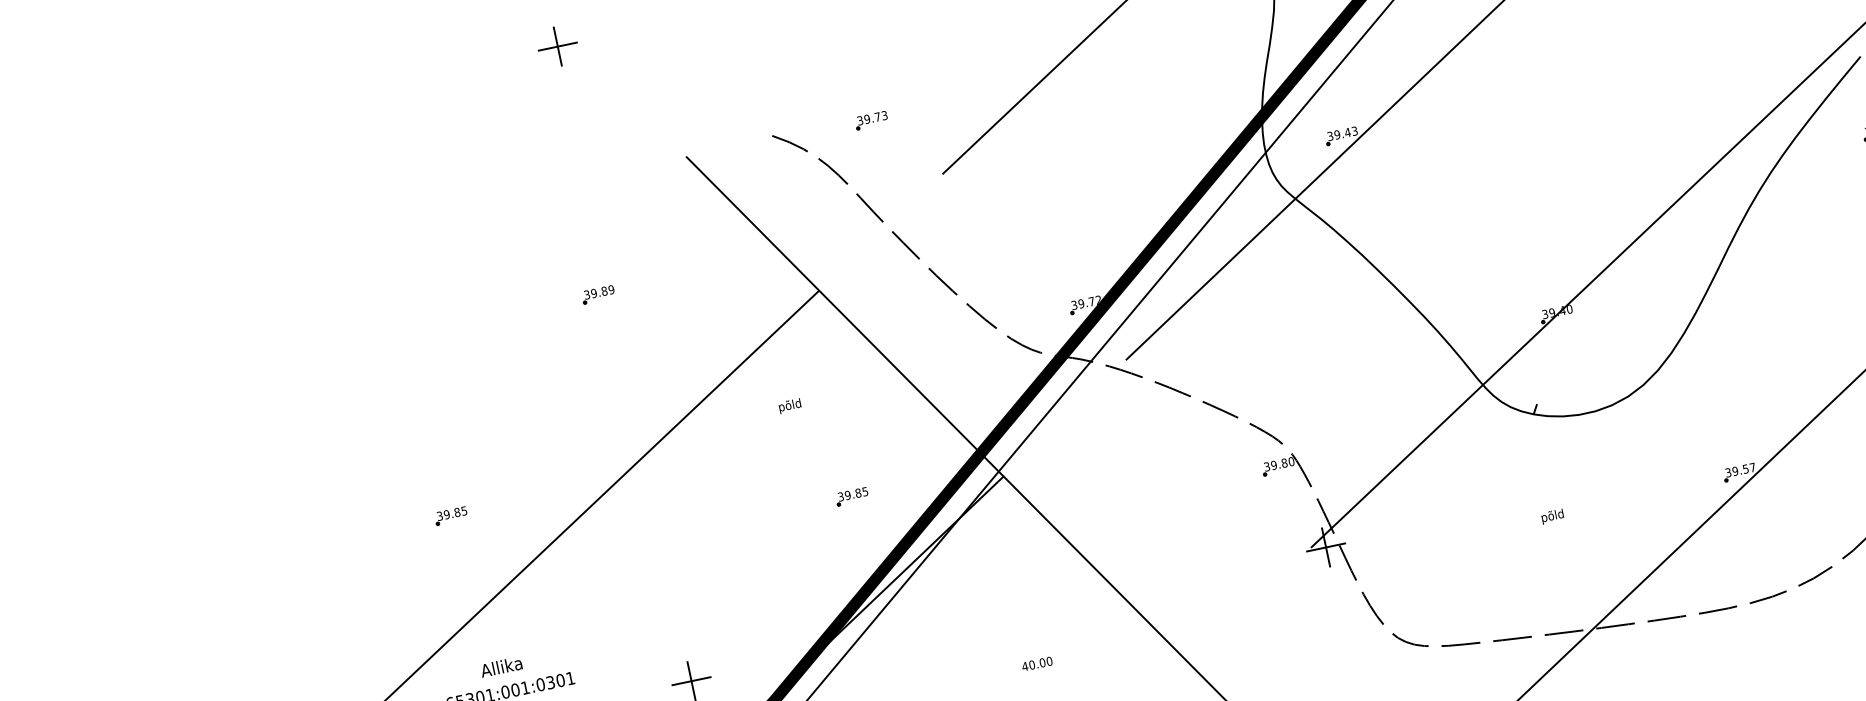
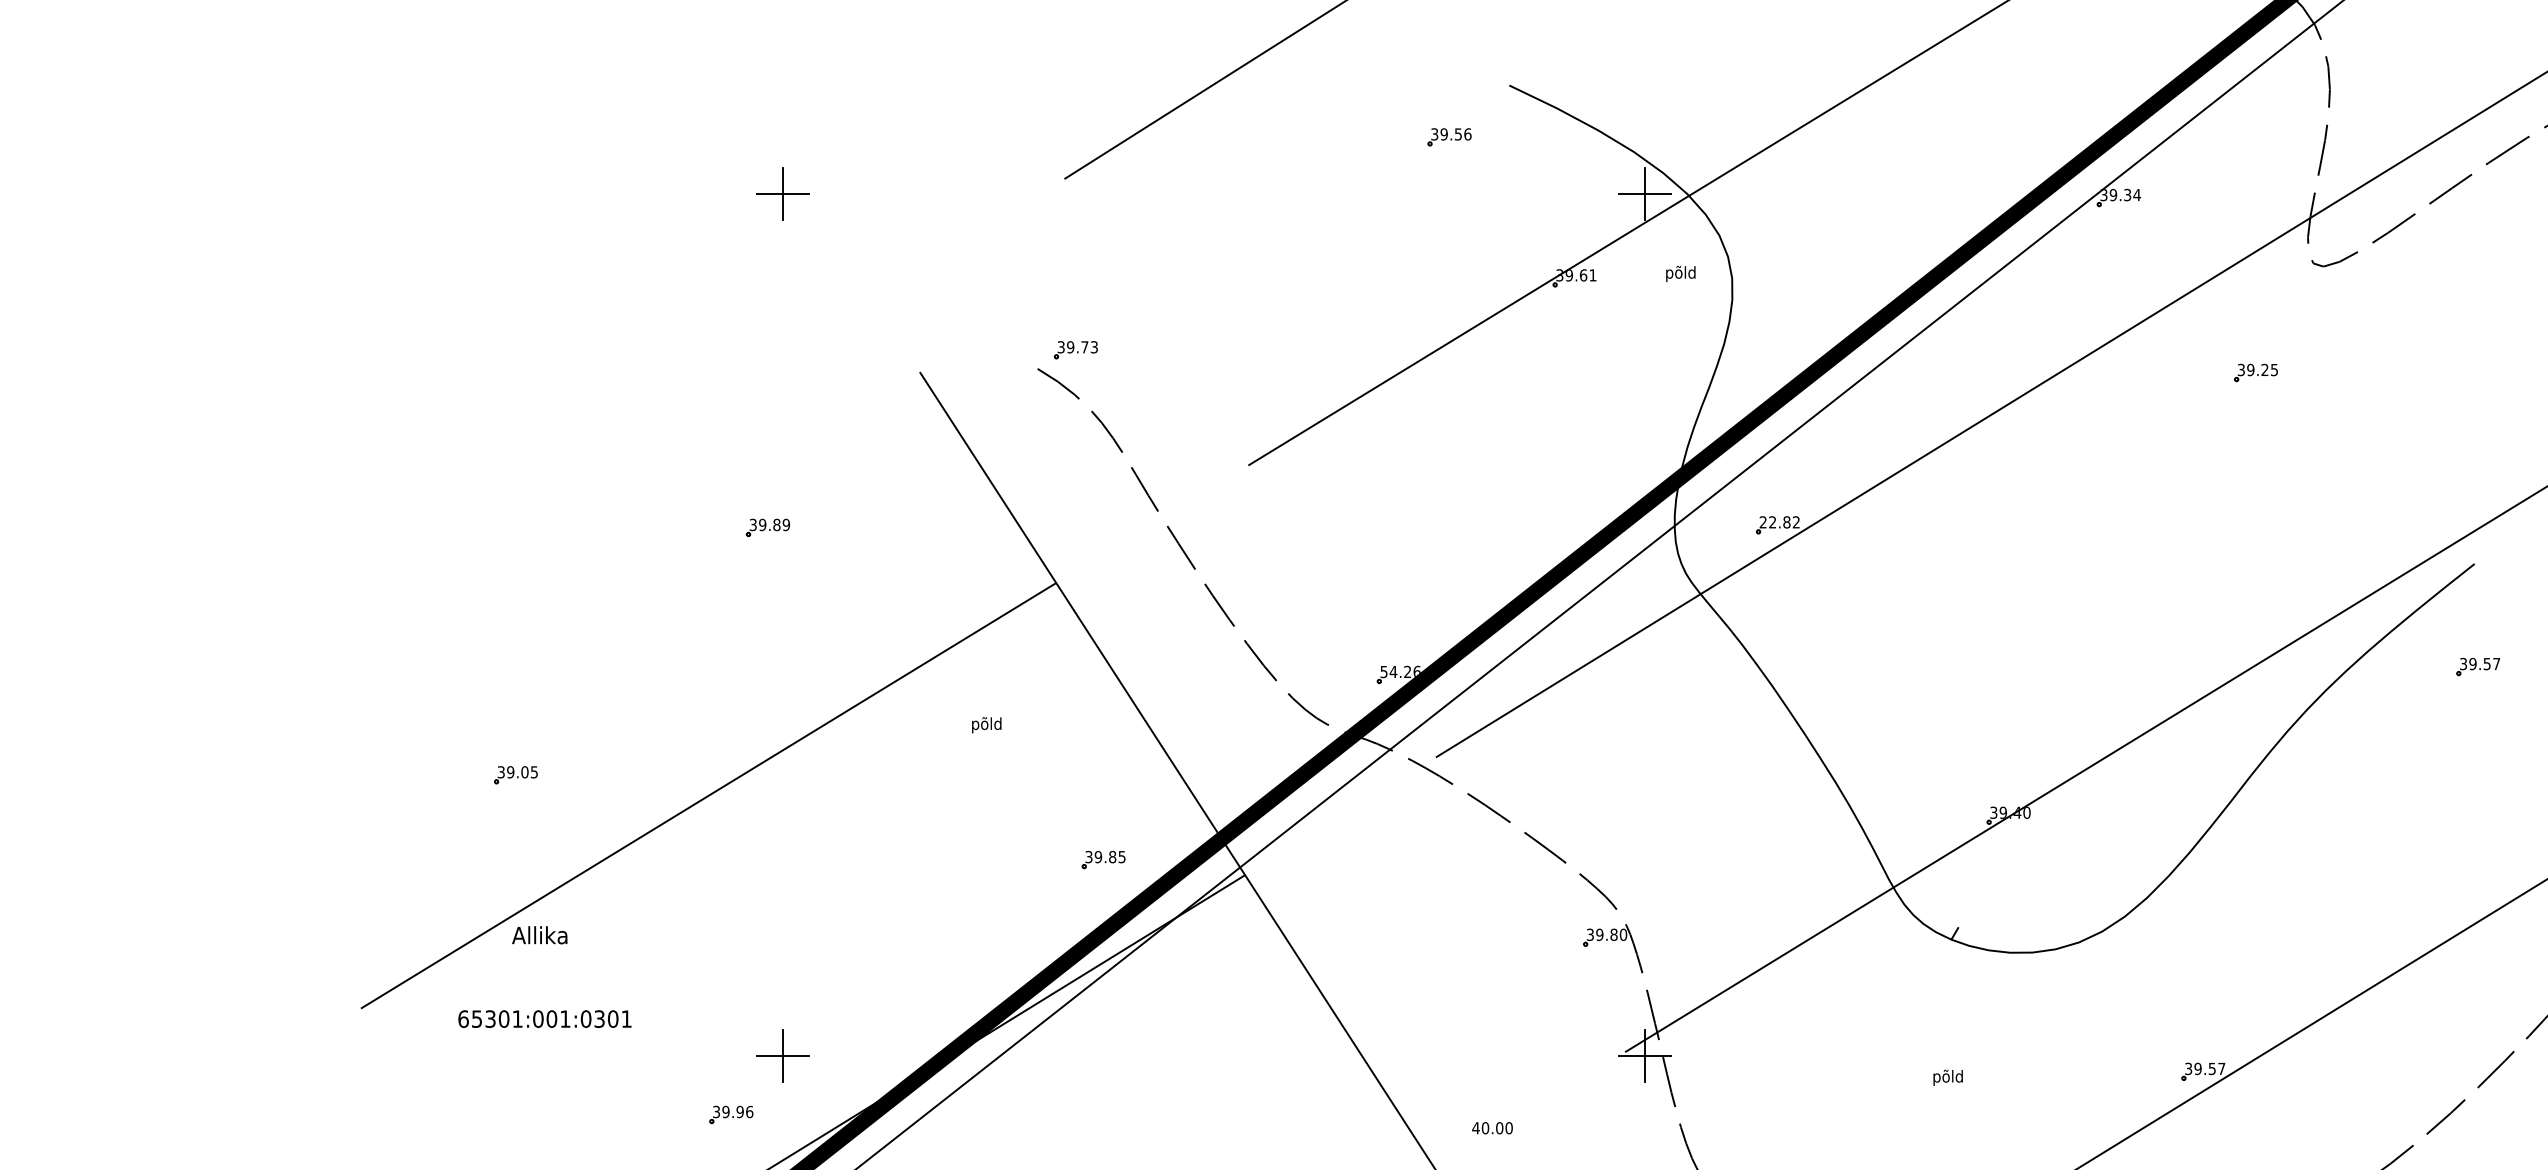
part: (871, 120) -> (1075, 350), moved
text: (1342, 133) -> (1779, 522), 39.43 -> 22.82
text: (1086, 302) -> (1400, 671), 39.72 -> 54.26
part: (852, 496) -> (1103, 859), moved
text: (457, 512) -> (524, 772), 39.85 -> 39.05
text: (1037, 664) -> (1492, 1128), moved
text: (501, 667) -> (539, 935), moved

